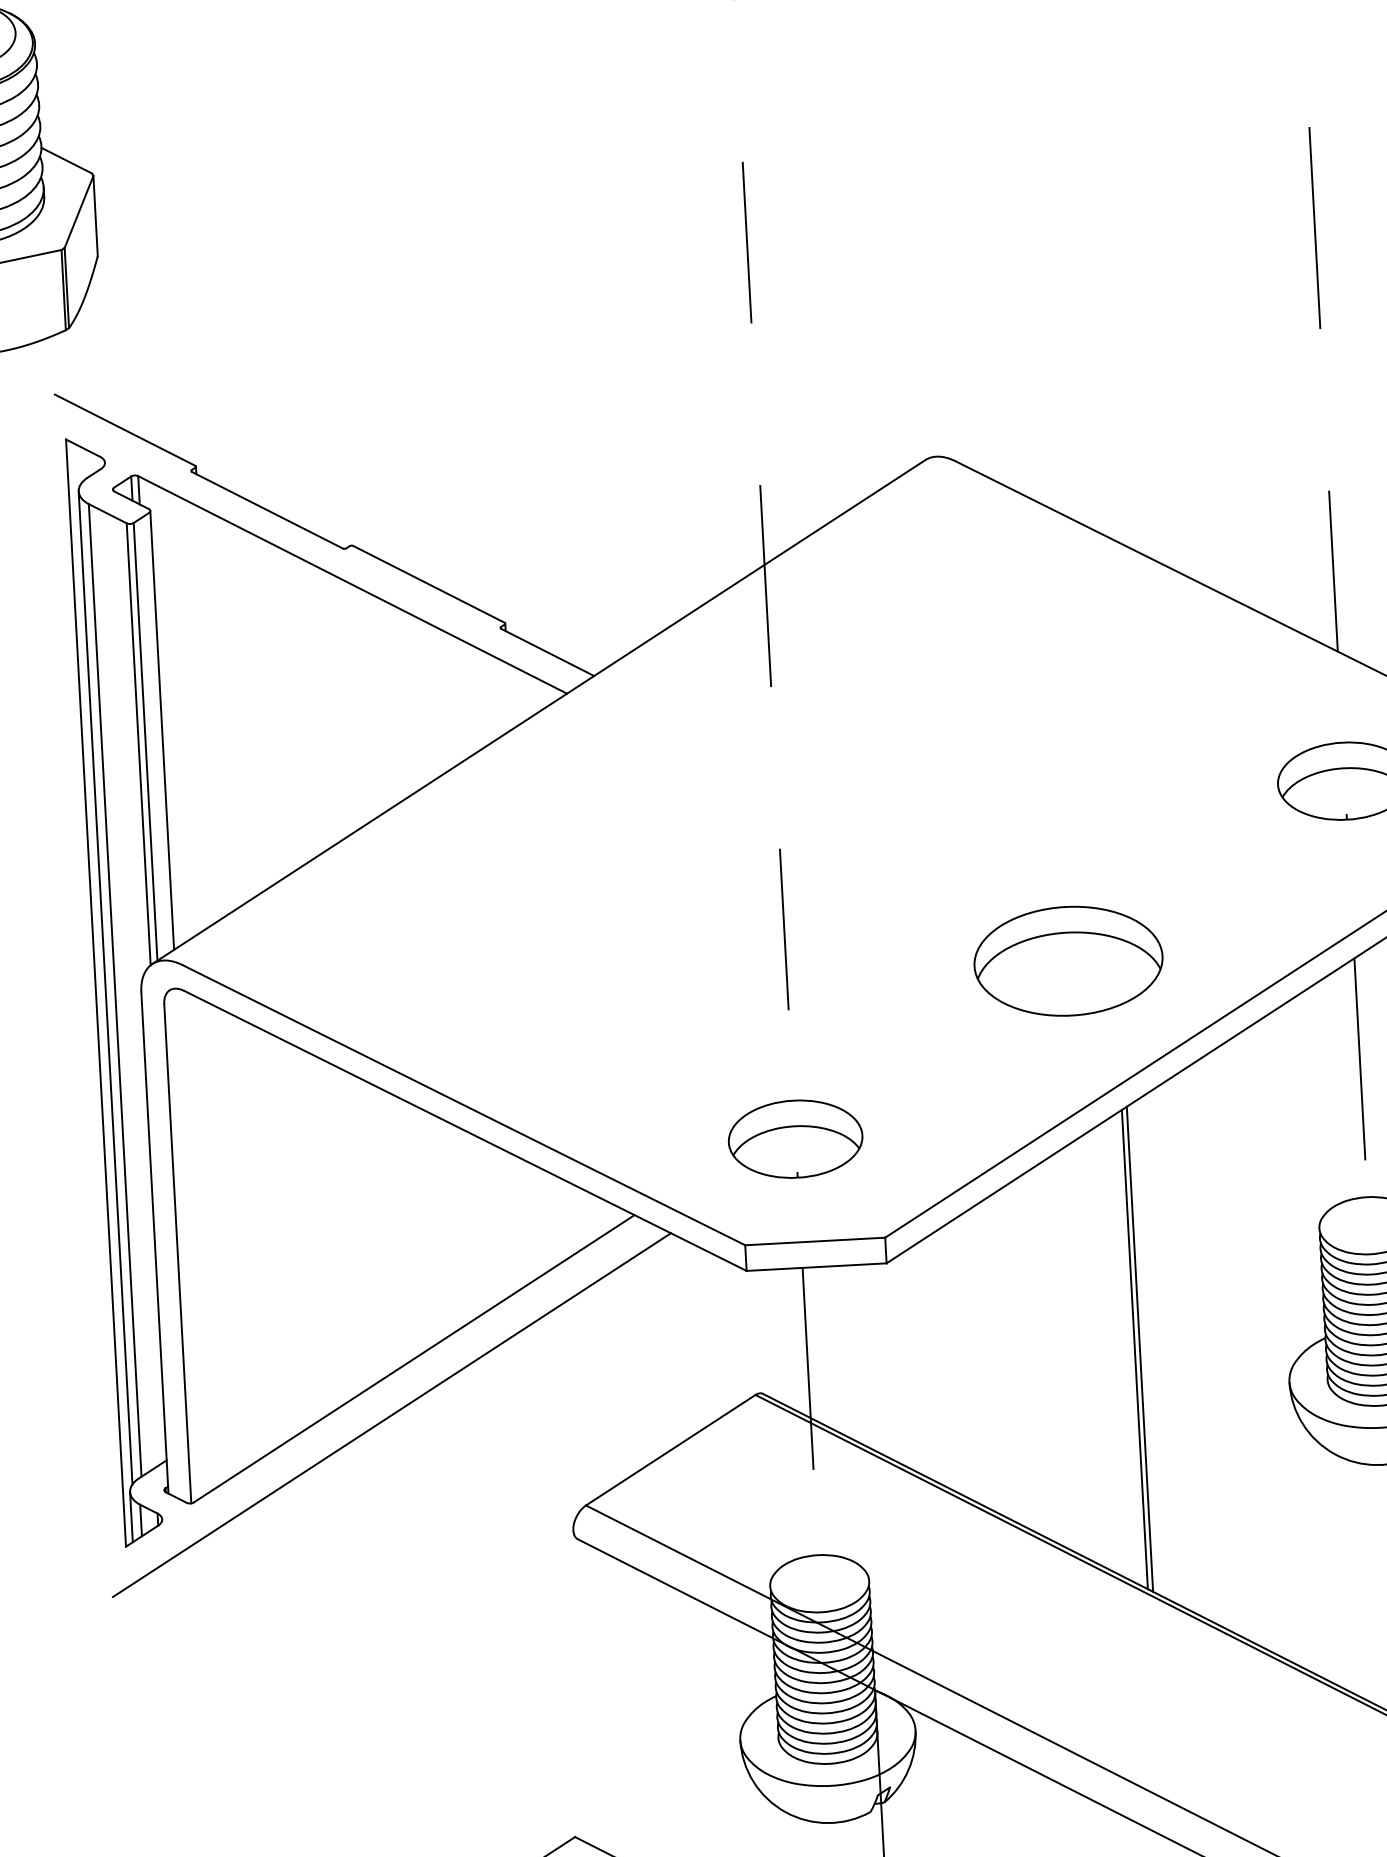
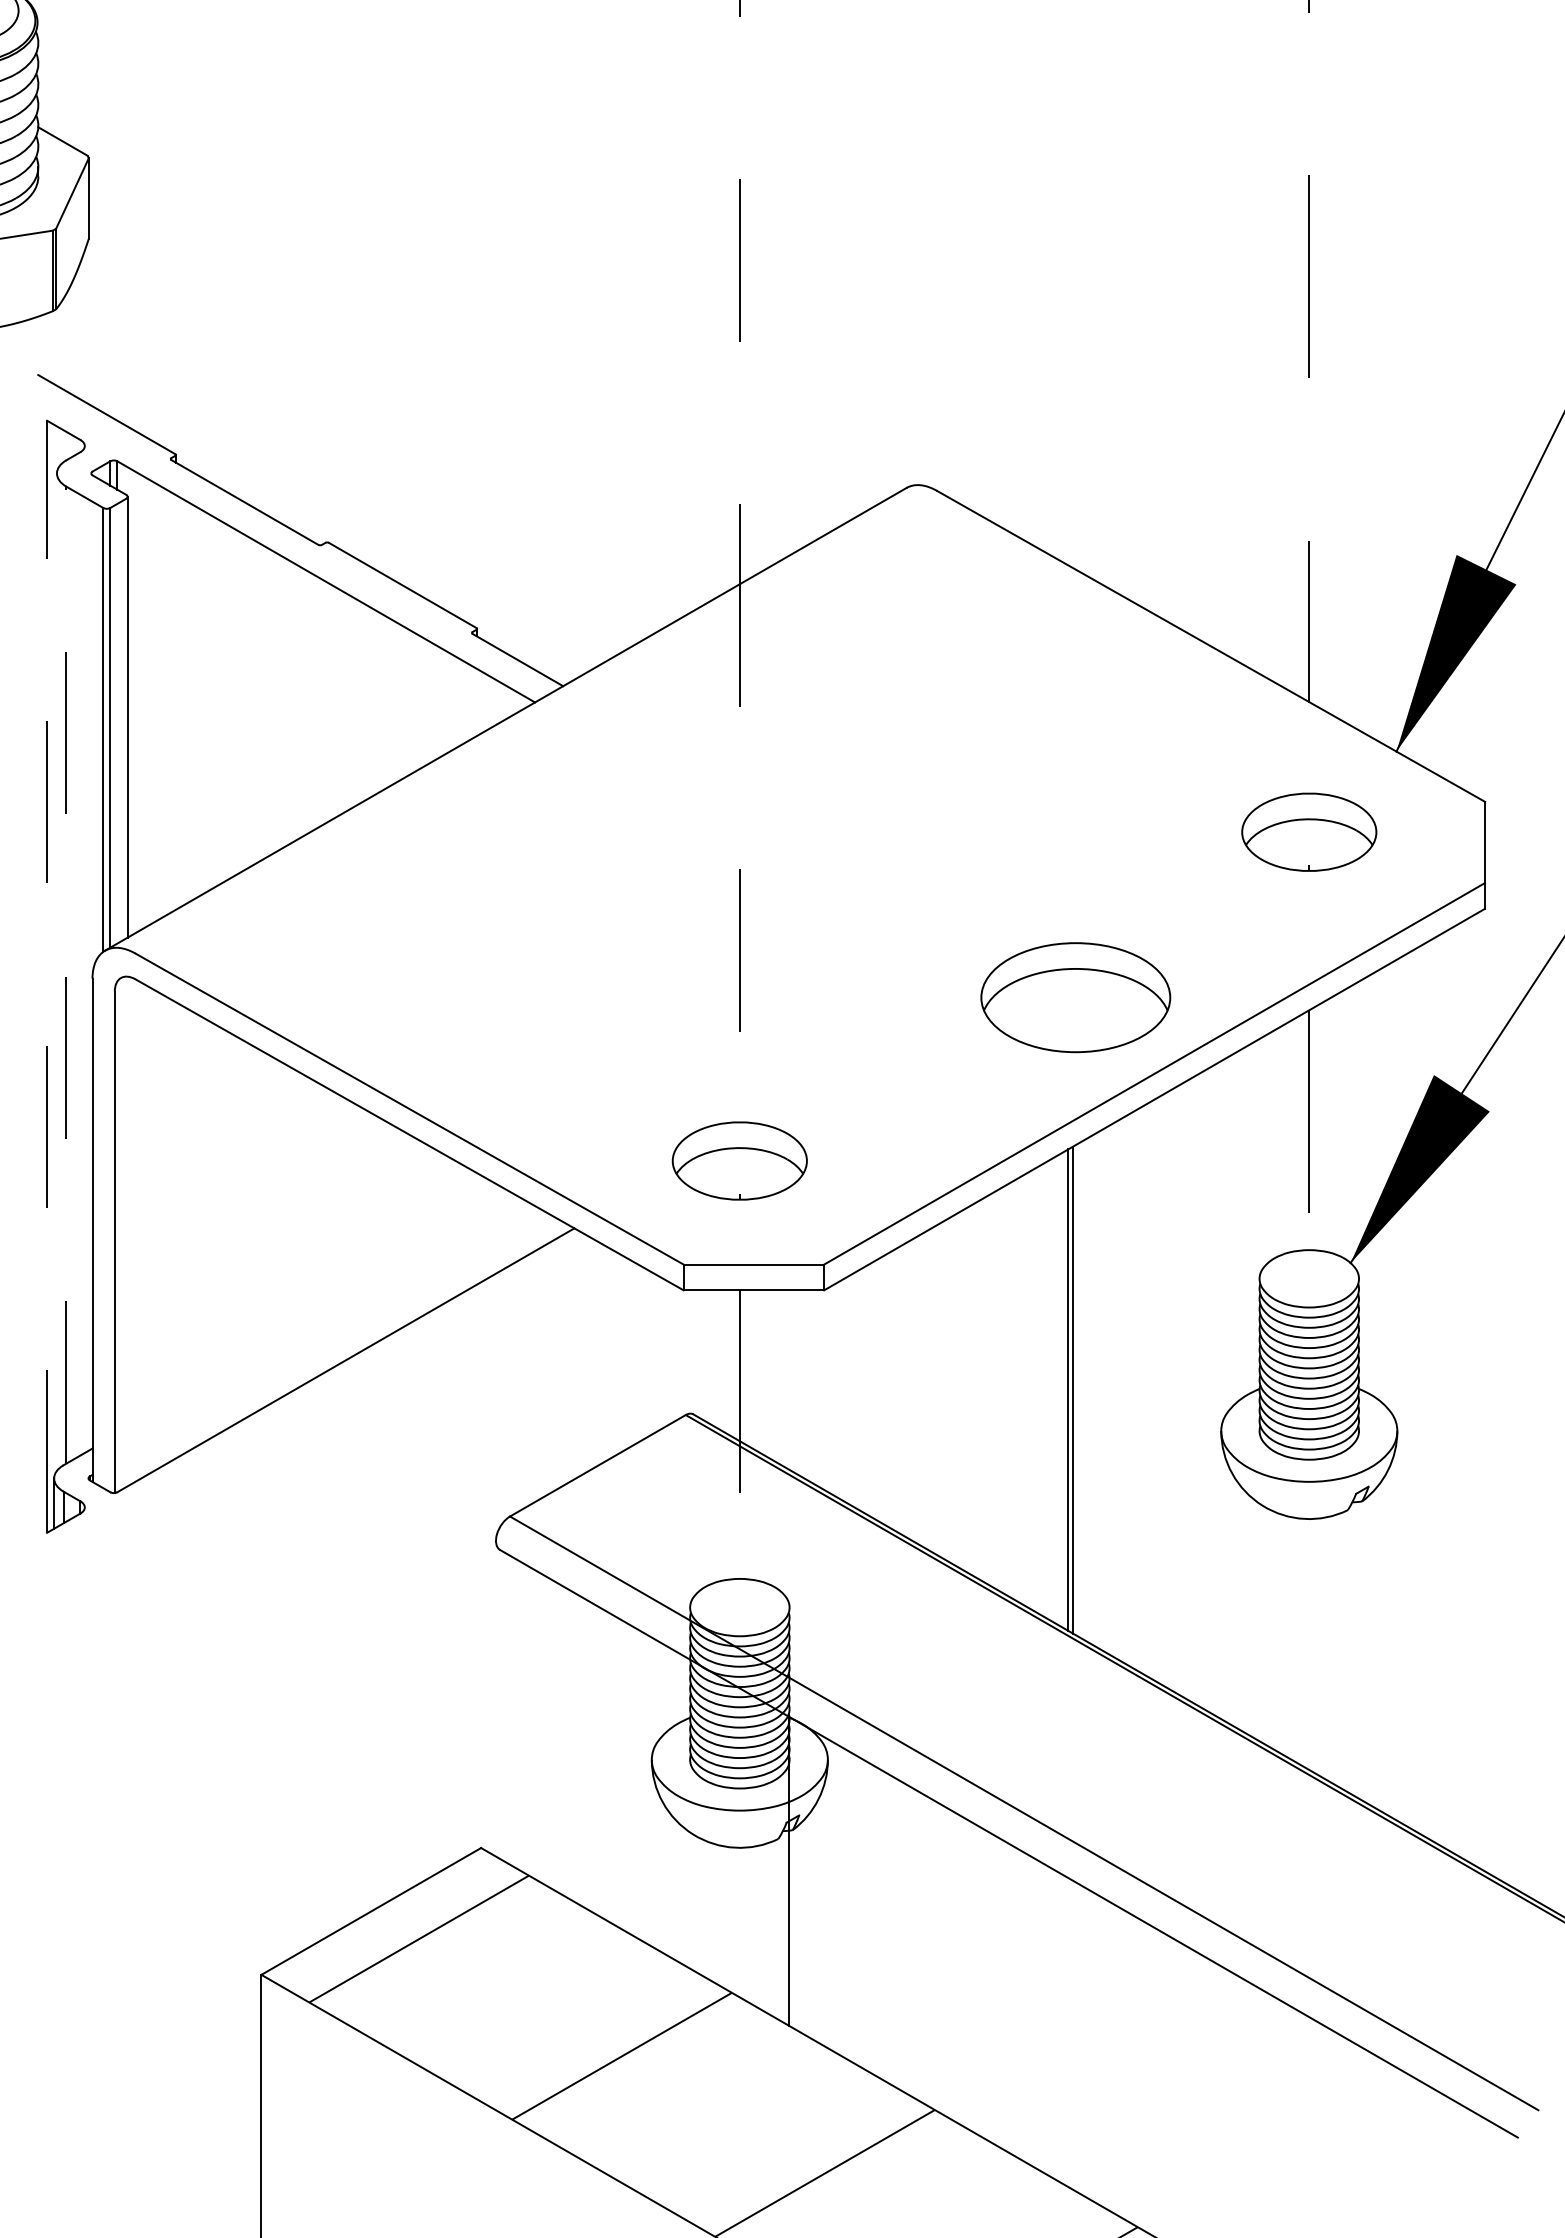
part: (1068, 961) -> (1075, 997), moved
line: (105, 987) -> (56, 971), removed
line: (115, 989) -> (66, 974), solid -> dashed
line: (96, 992) -> (47, 976), solid -> dashed
line: (391, 1415) -> (320, 1415), removed

